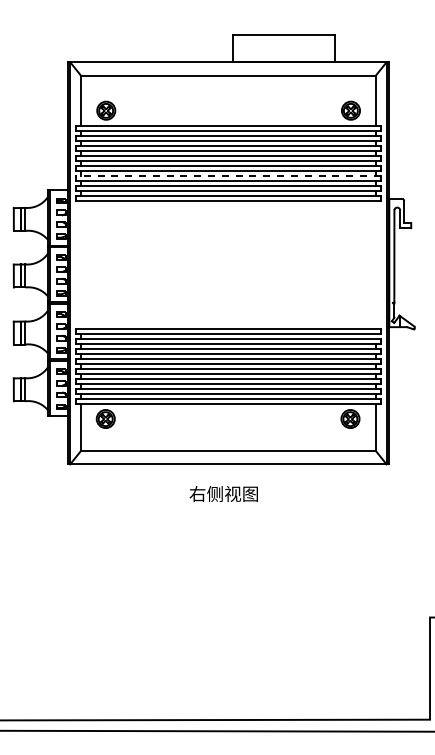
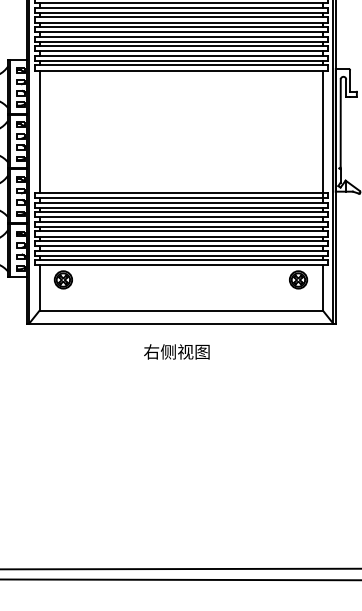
line: (227, 175) -> (180, 45), dashed -> solid
line: (80, 264) -> (39, 131), added
line: (375, 269) -> (322, 136), added

